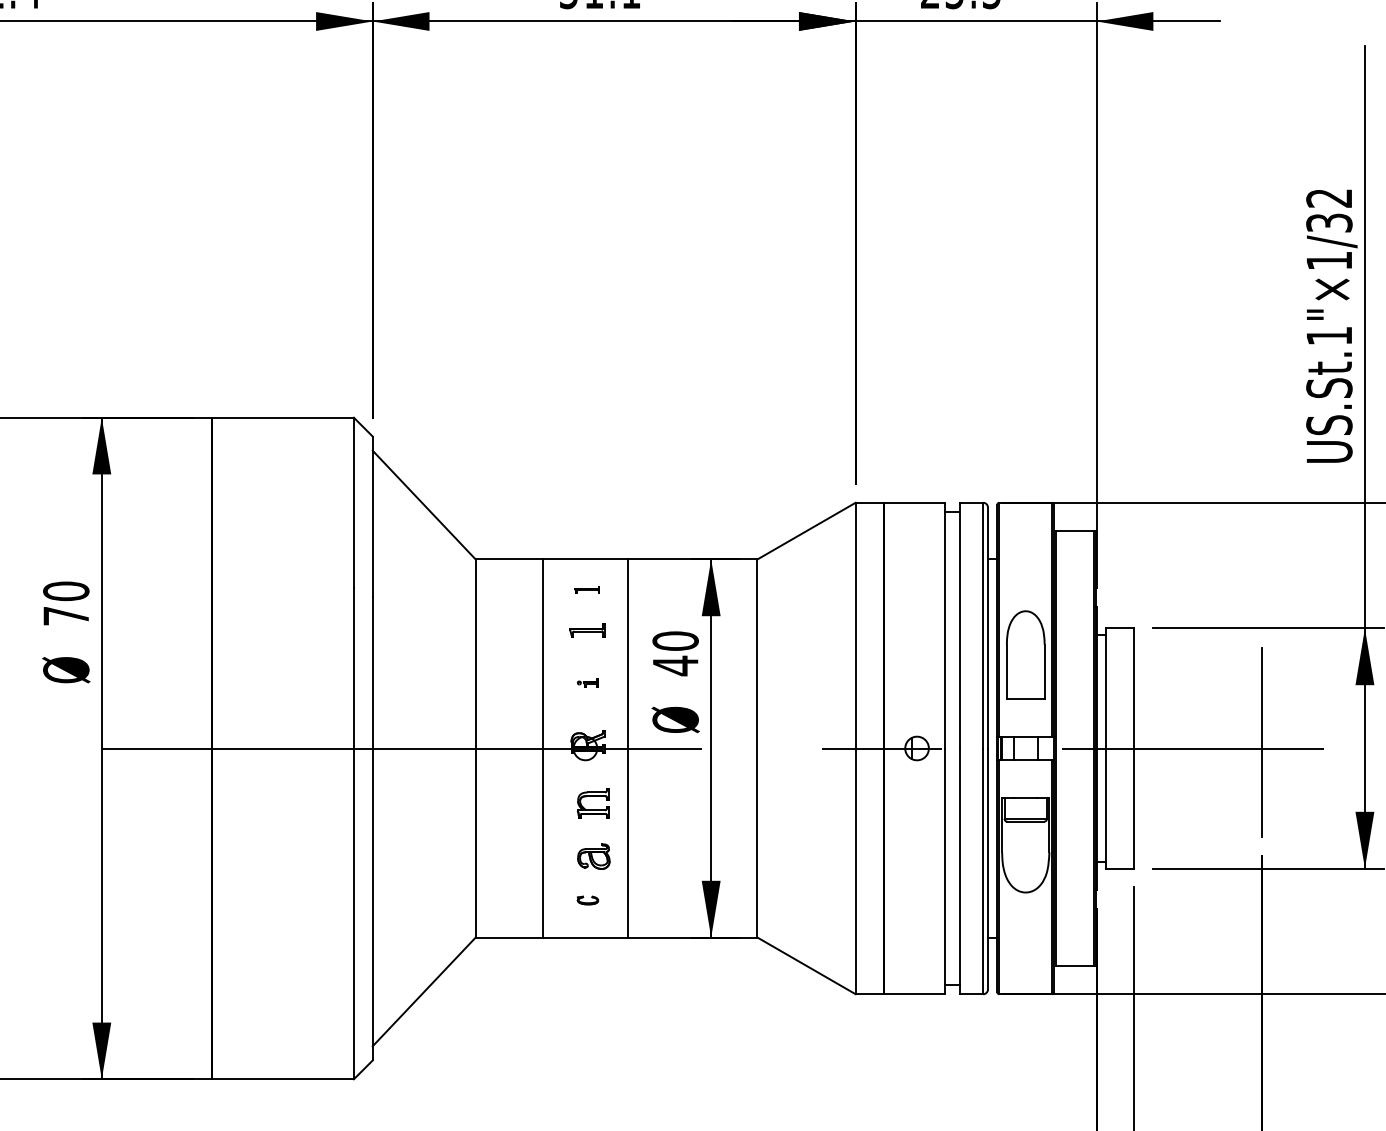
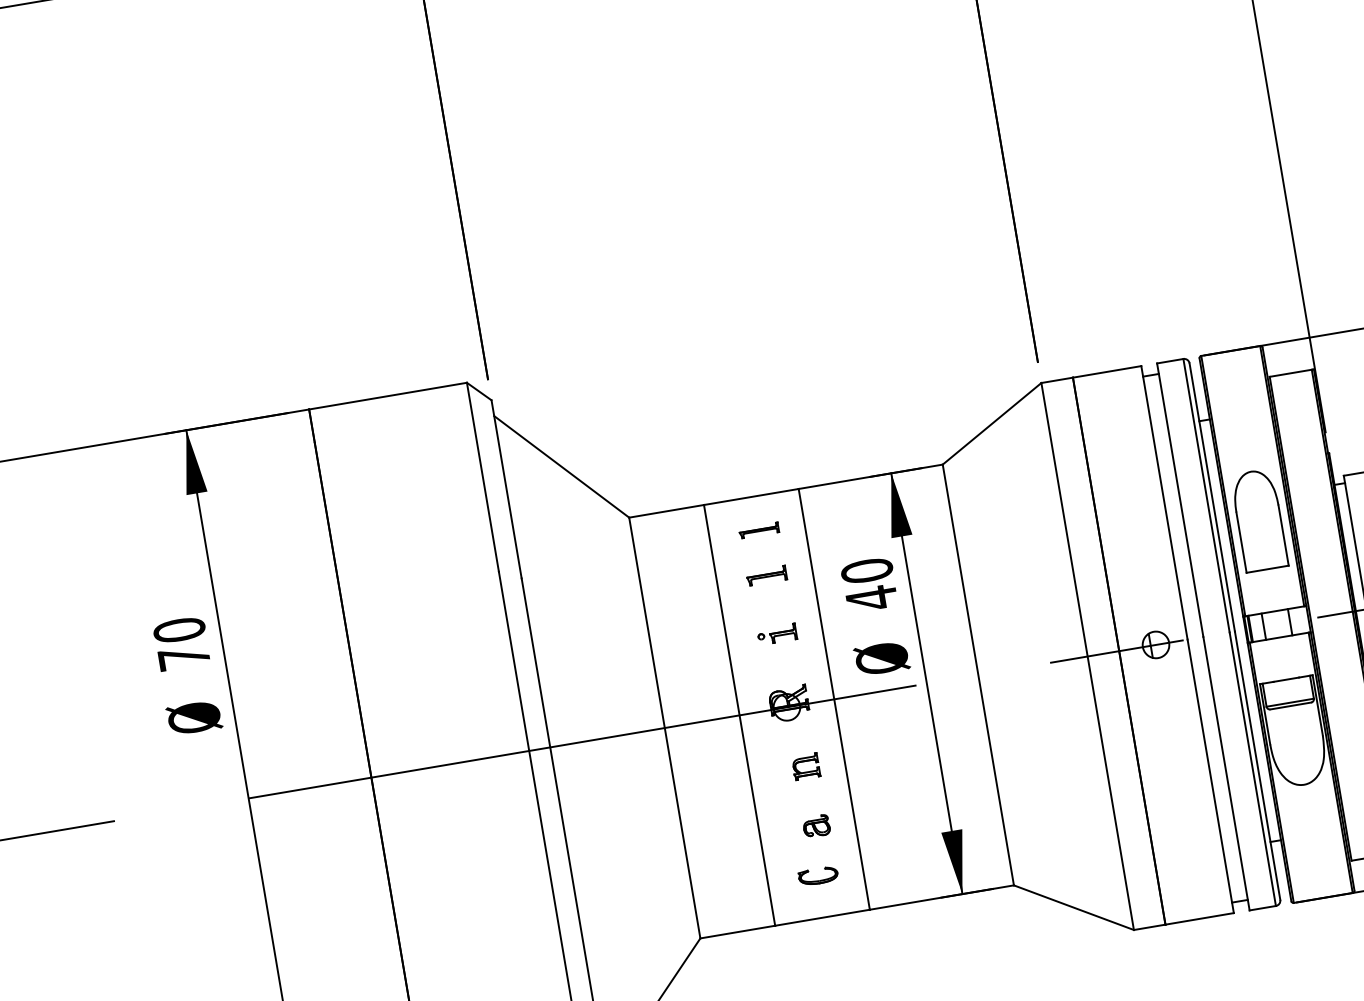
part: (587, 589) -> (759, 530), size x1.43
part: (587, 682) -> (776, 633), size x1.67
part: (593, 802) -> (806, 765), size x0.71
part: (593, 856) -> (816, 826), size x0.71
part: (587, 900) -> (817, 876), size x1.67

